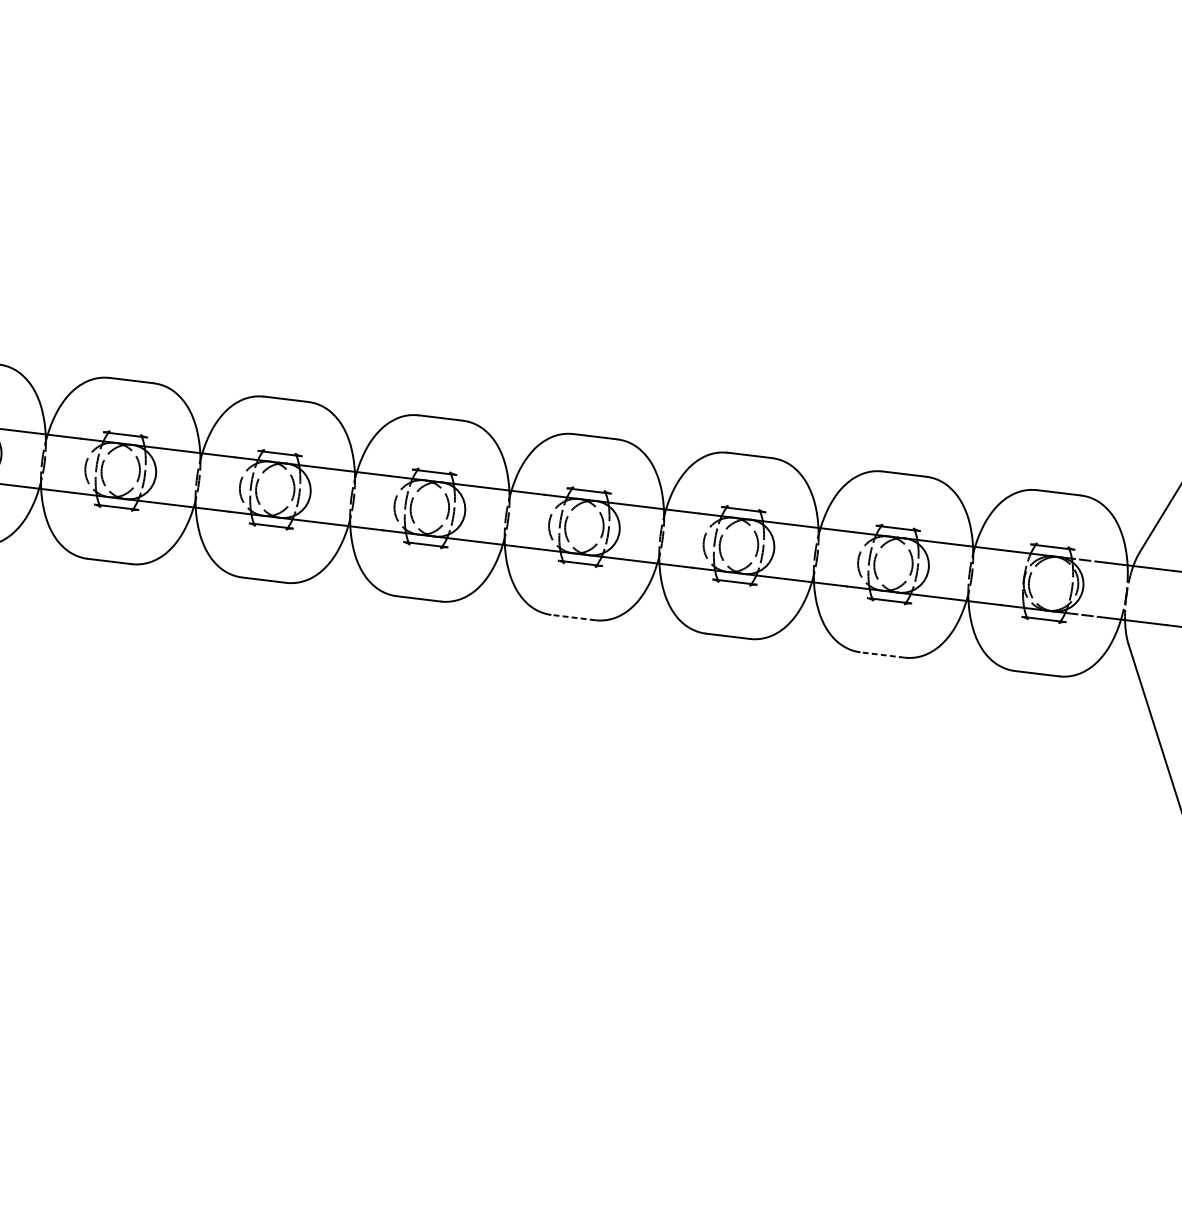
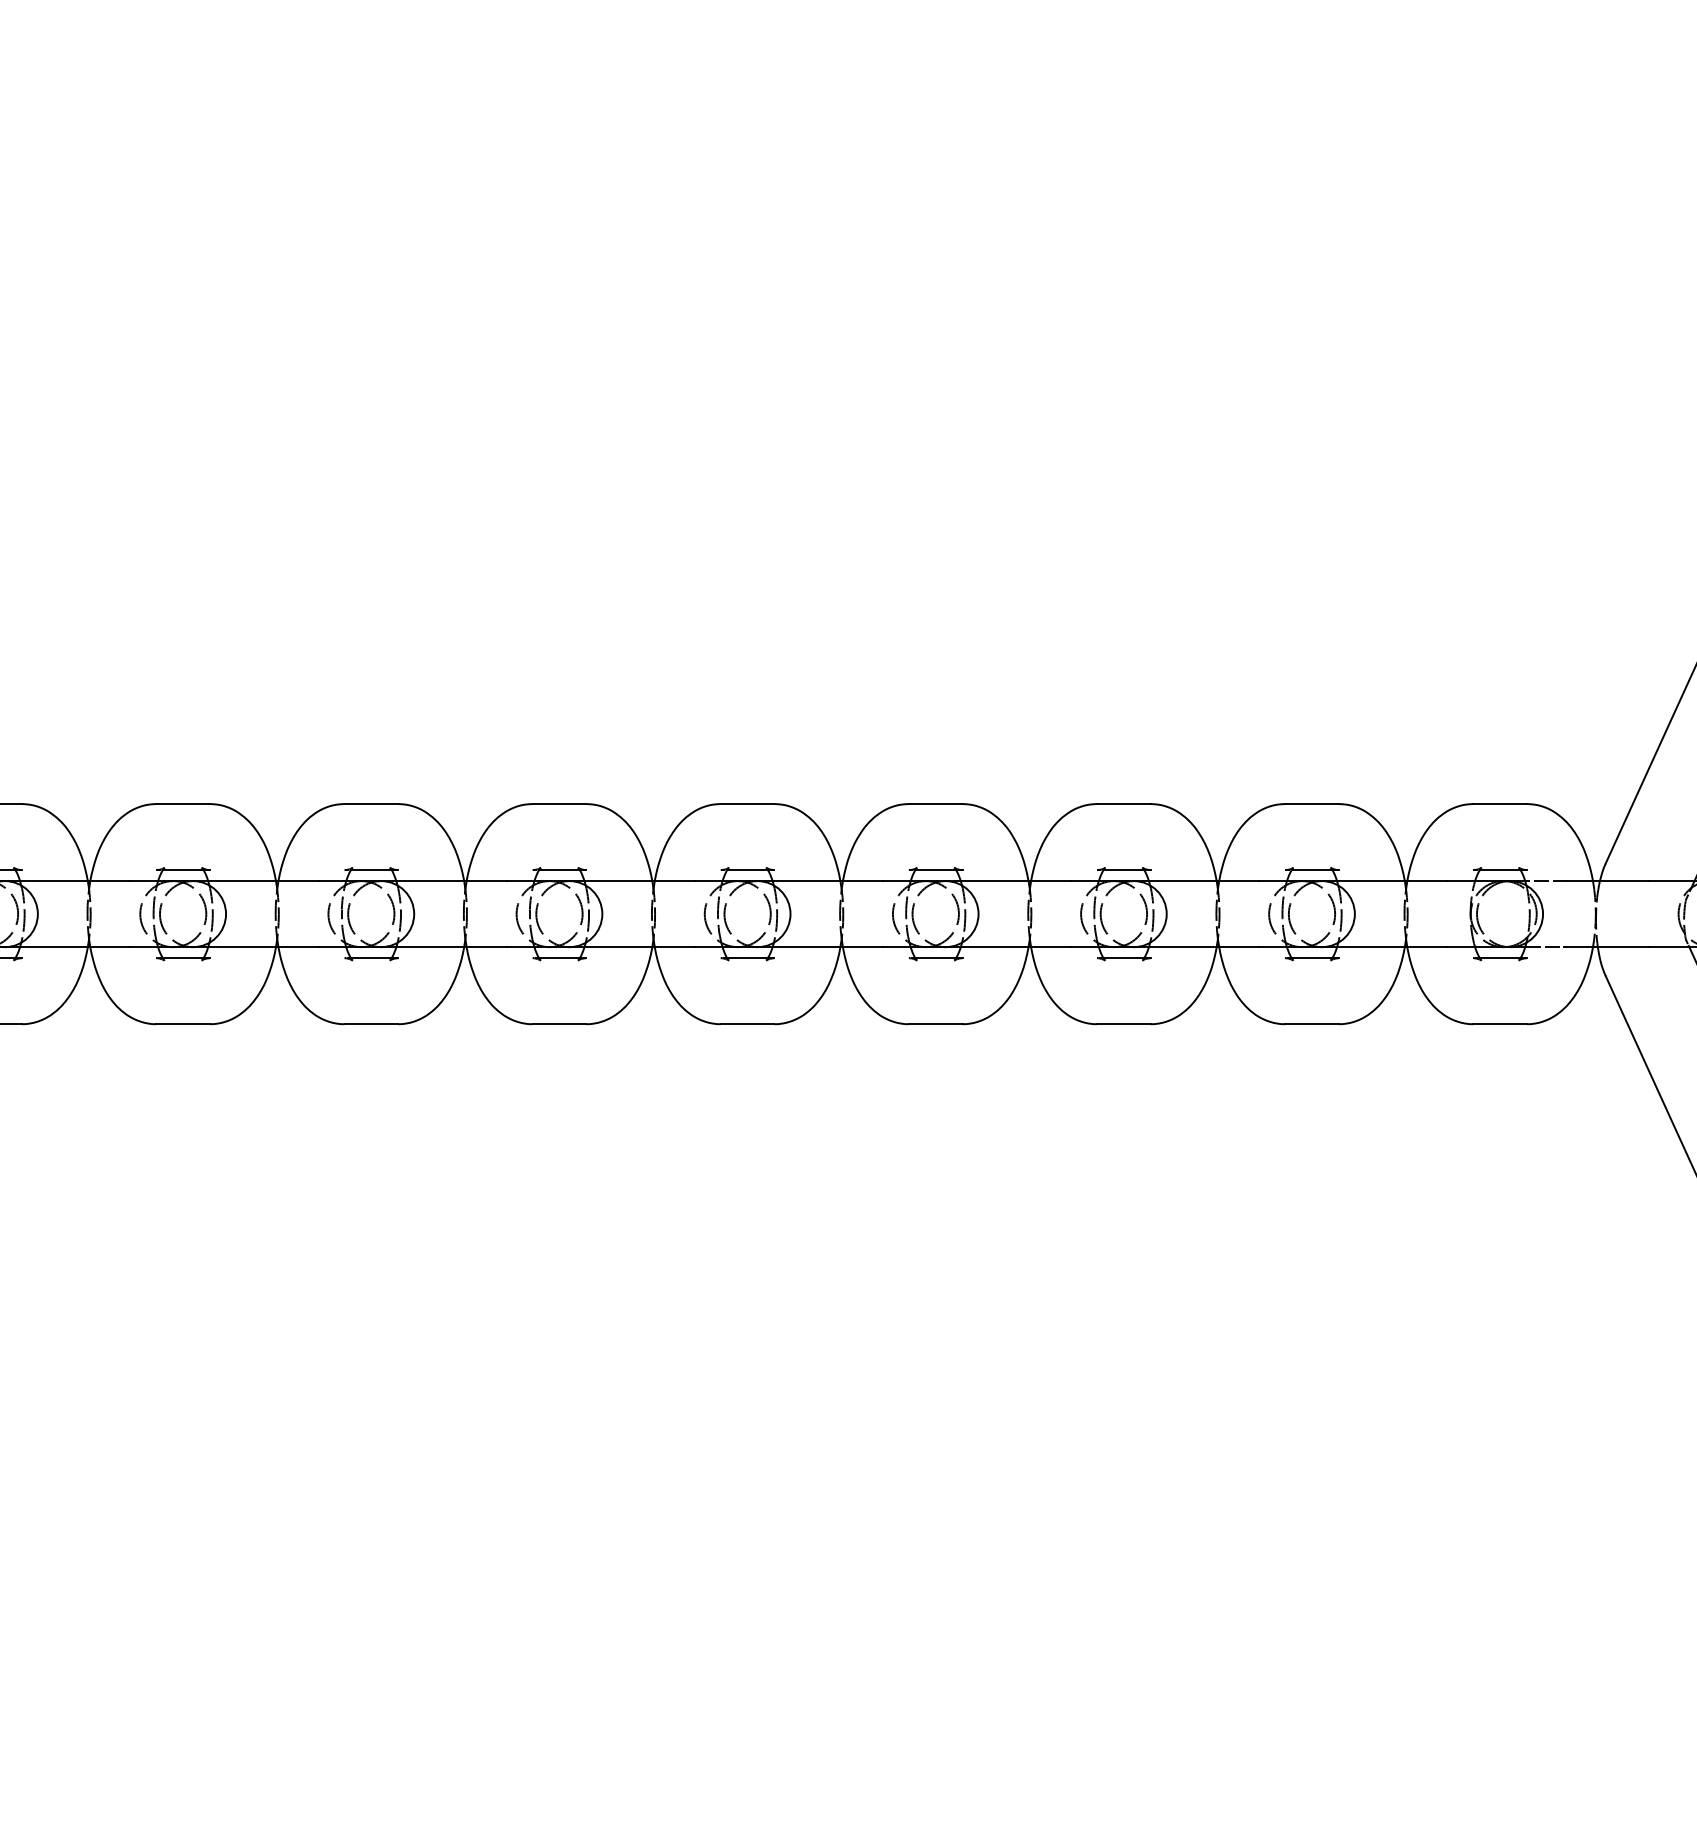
line: (573, 617) -> (935, 1024), dashed -> solid
line: (882, 655) -> (1312, 1024), dashed -> solid

